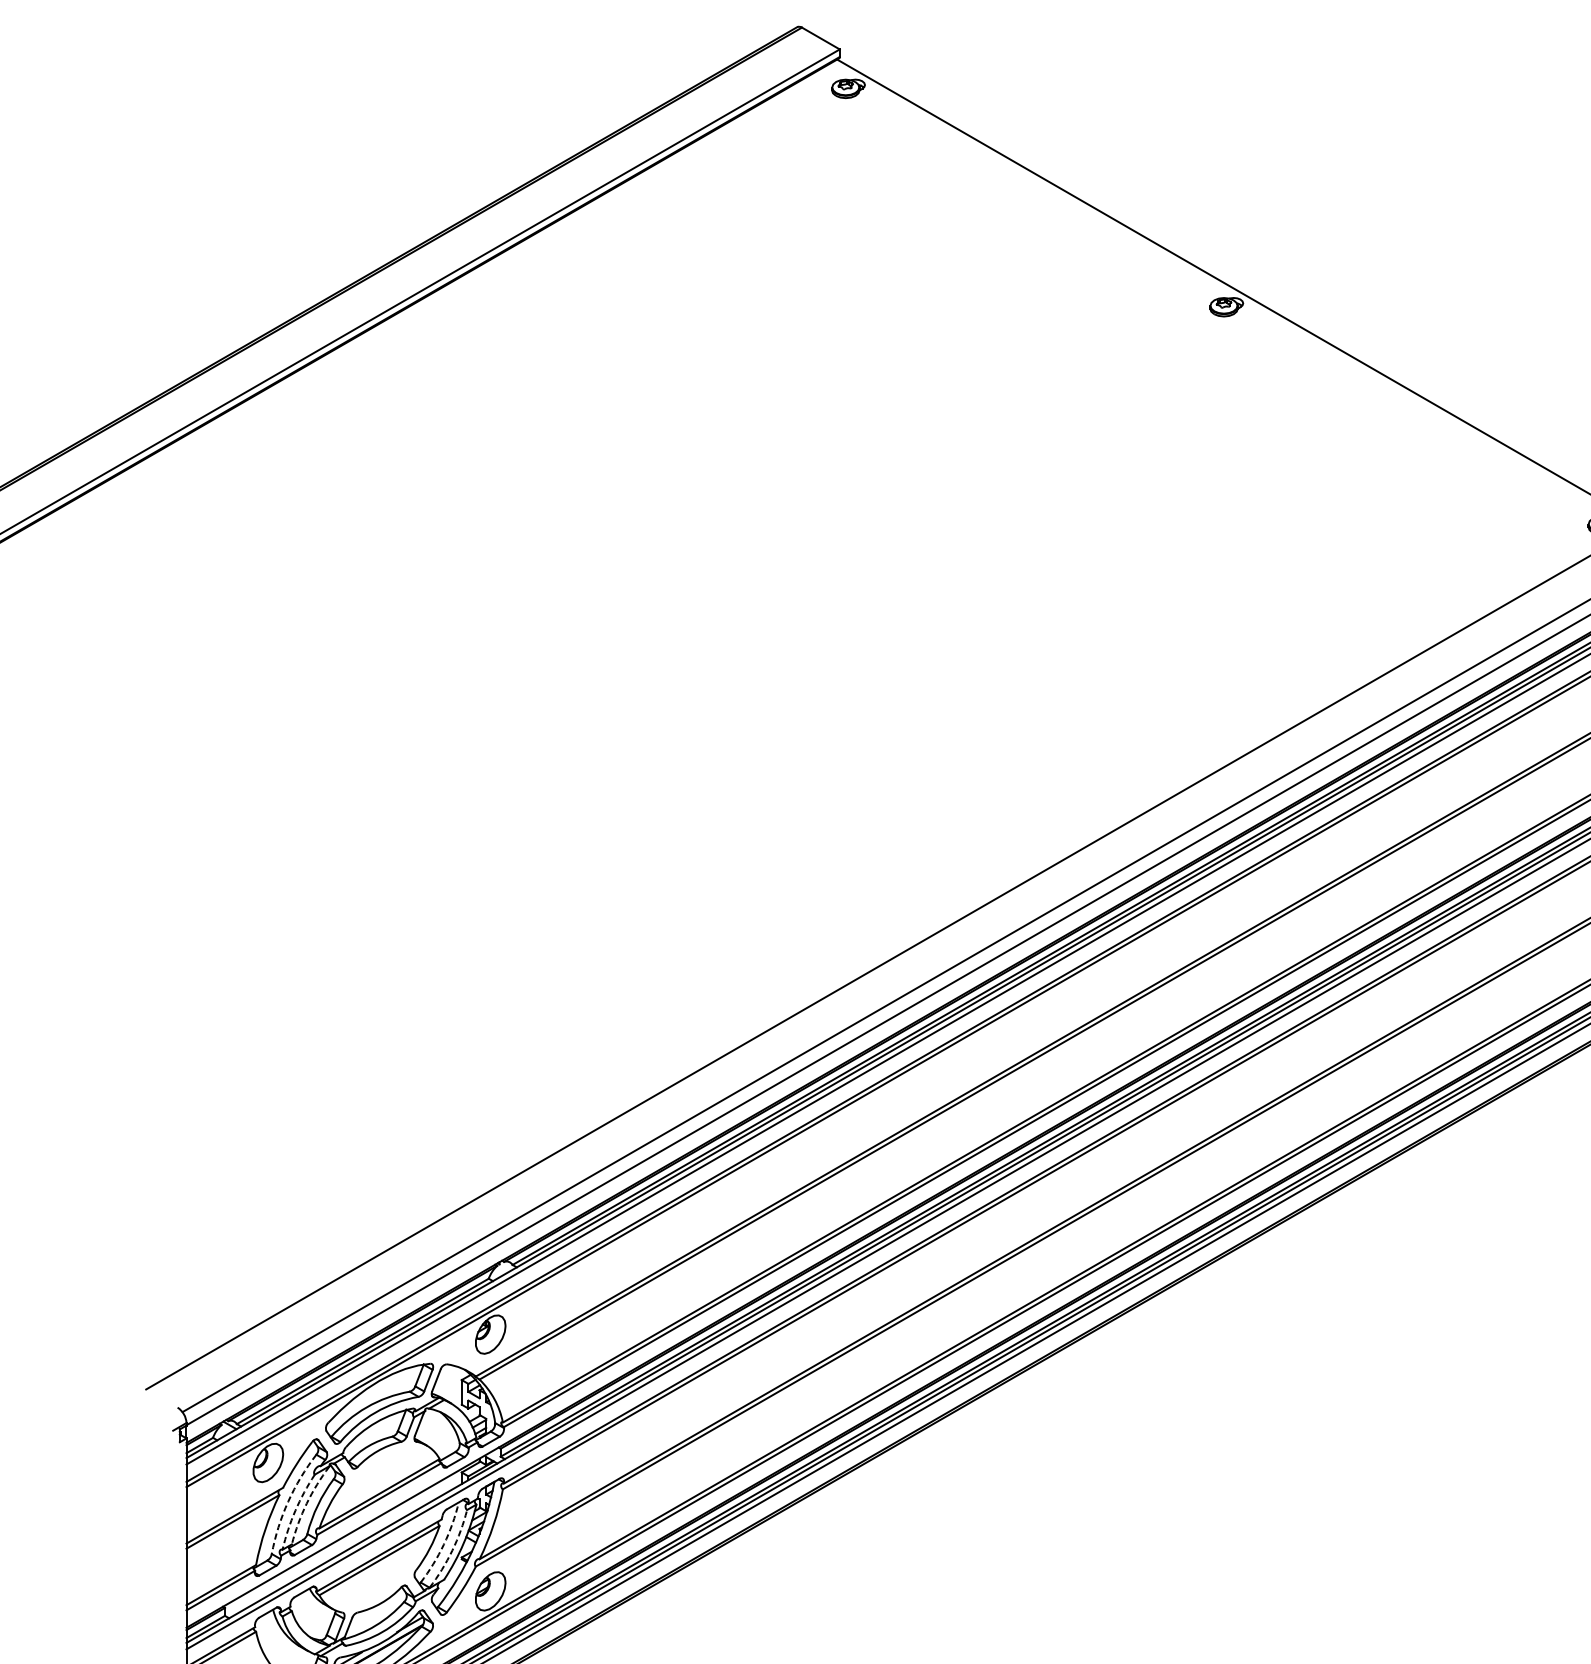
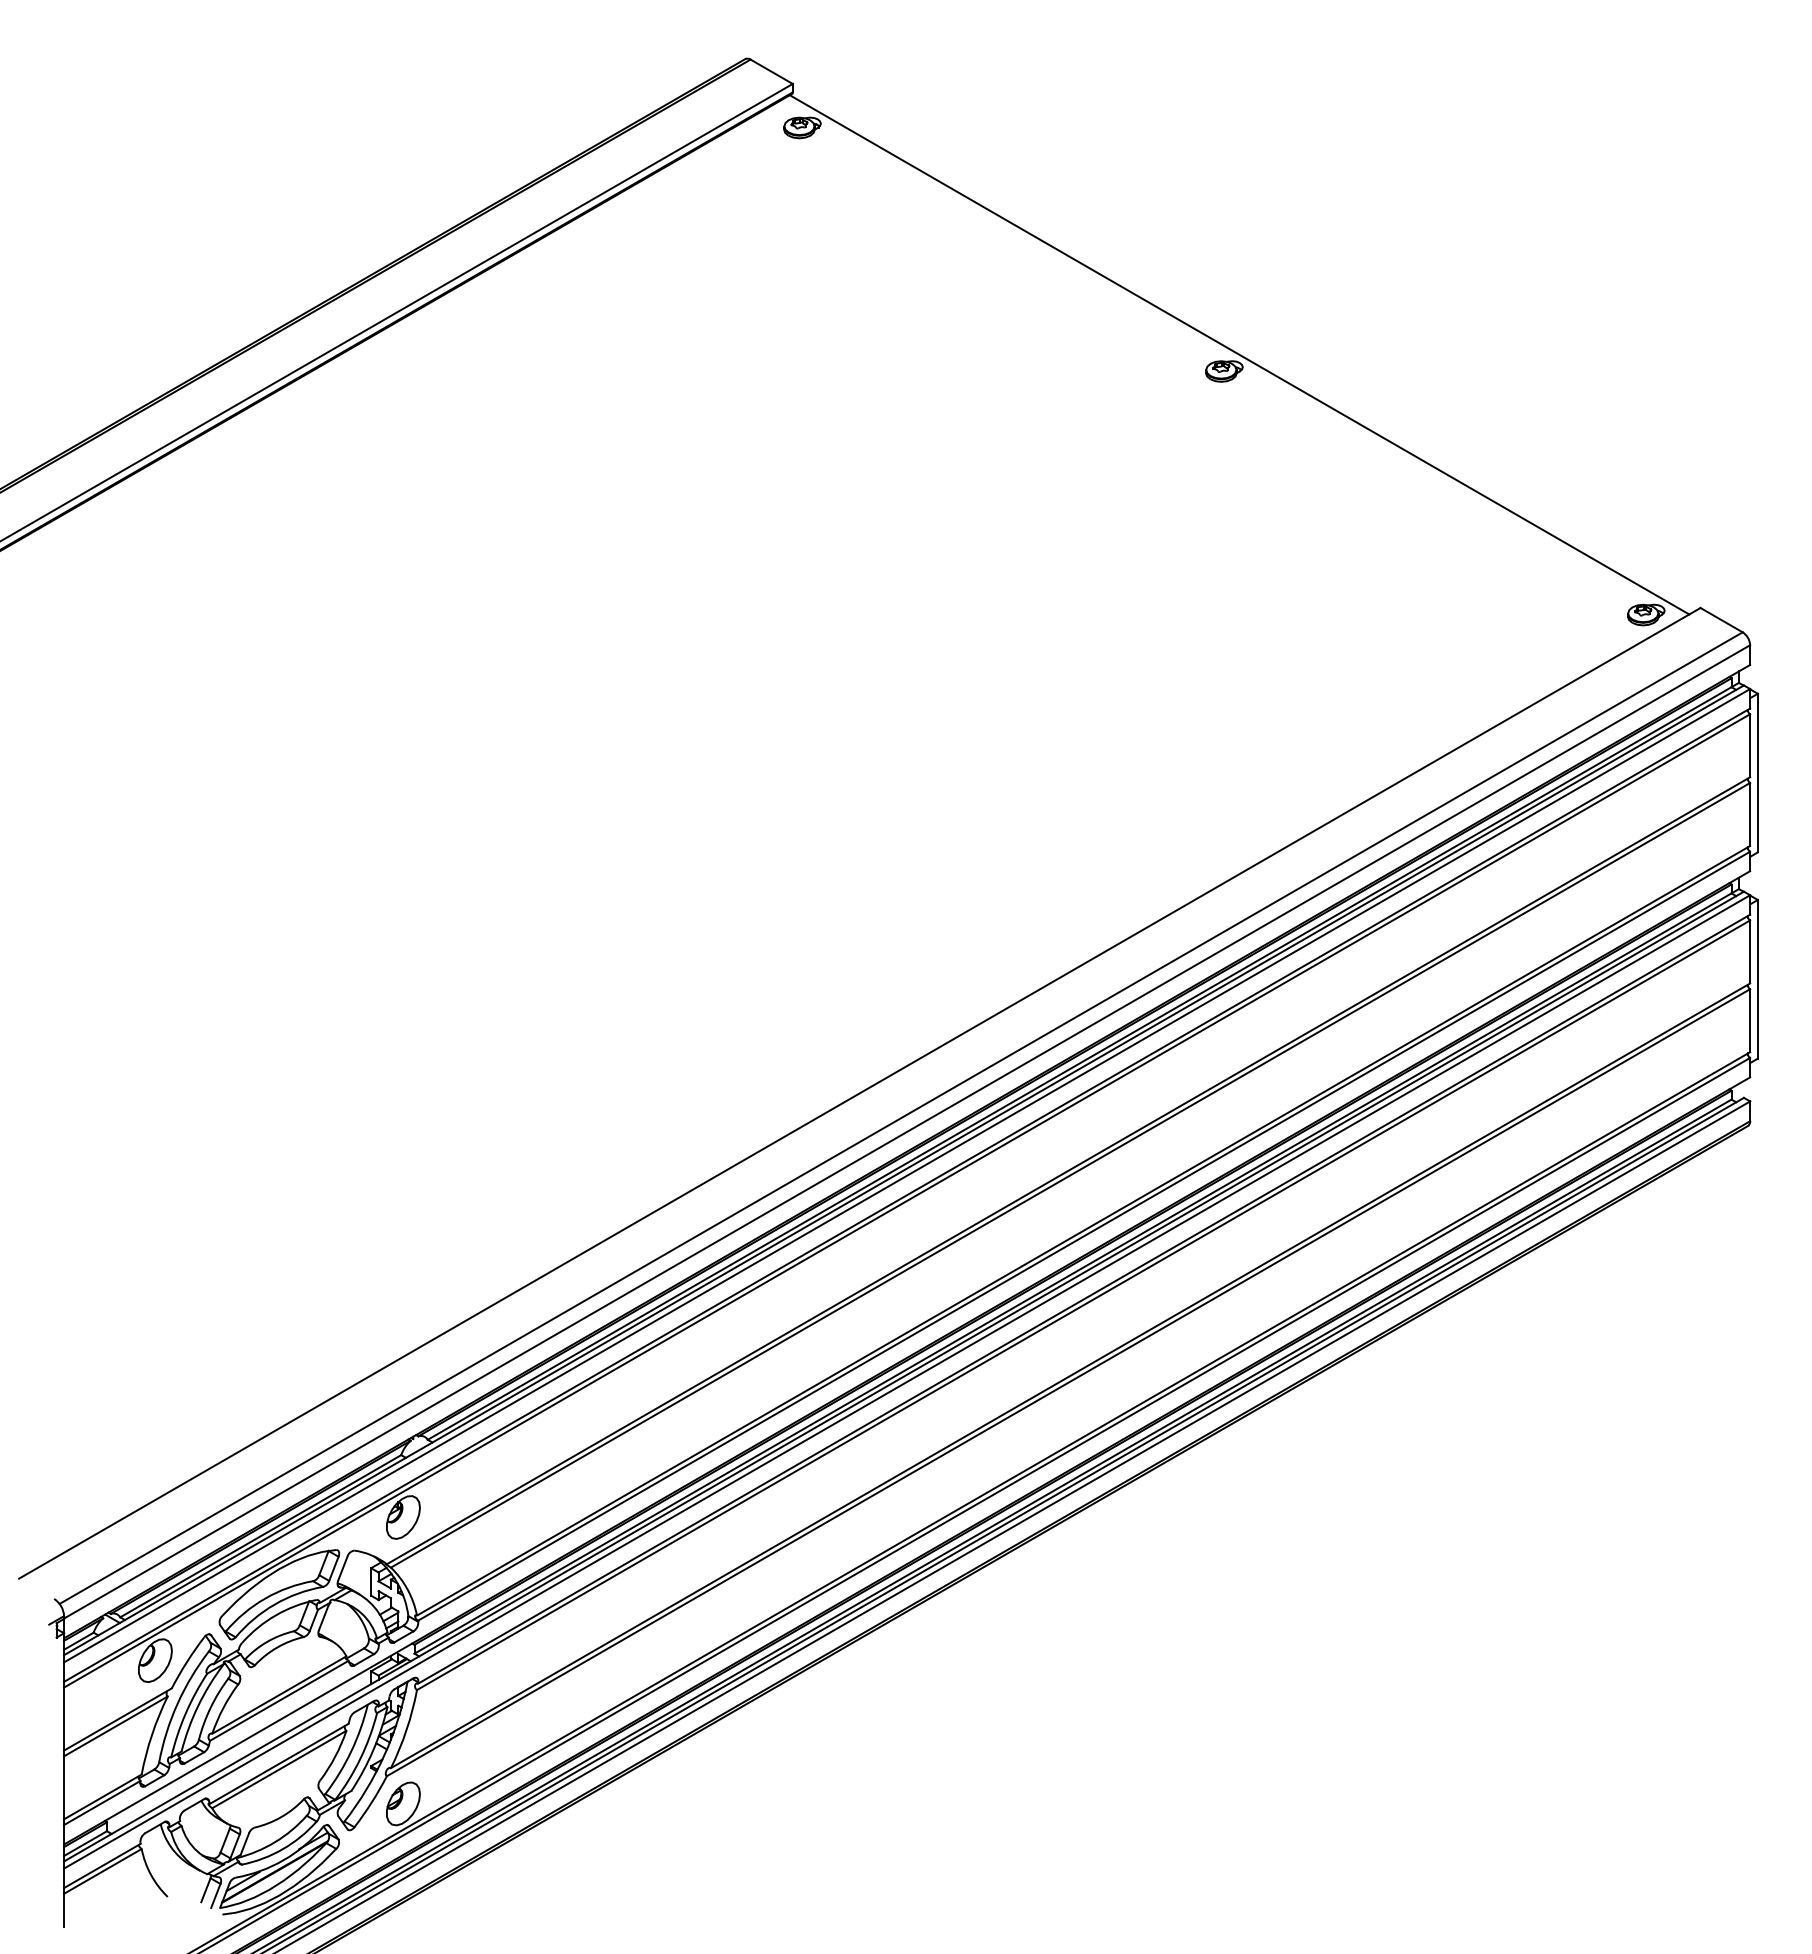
arc: (288, 1501) -> (177, 1703), dashed -> solid
arc: (307, 1504) -> (198, 1706), dashed -> solid
arc: (295, 1510) -> (185, 1713), dashed -> solid
arc: (444, 1544) -> (351, 1751), dashed -> solid
arc: (452, 1550) -> (360, 1758), dashed -> solid

